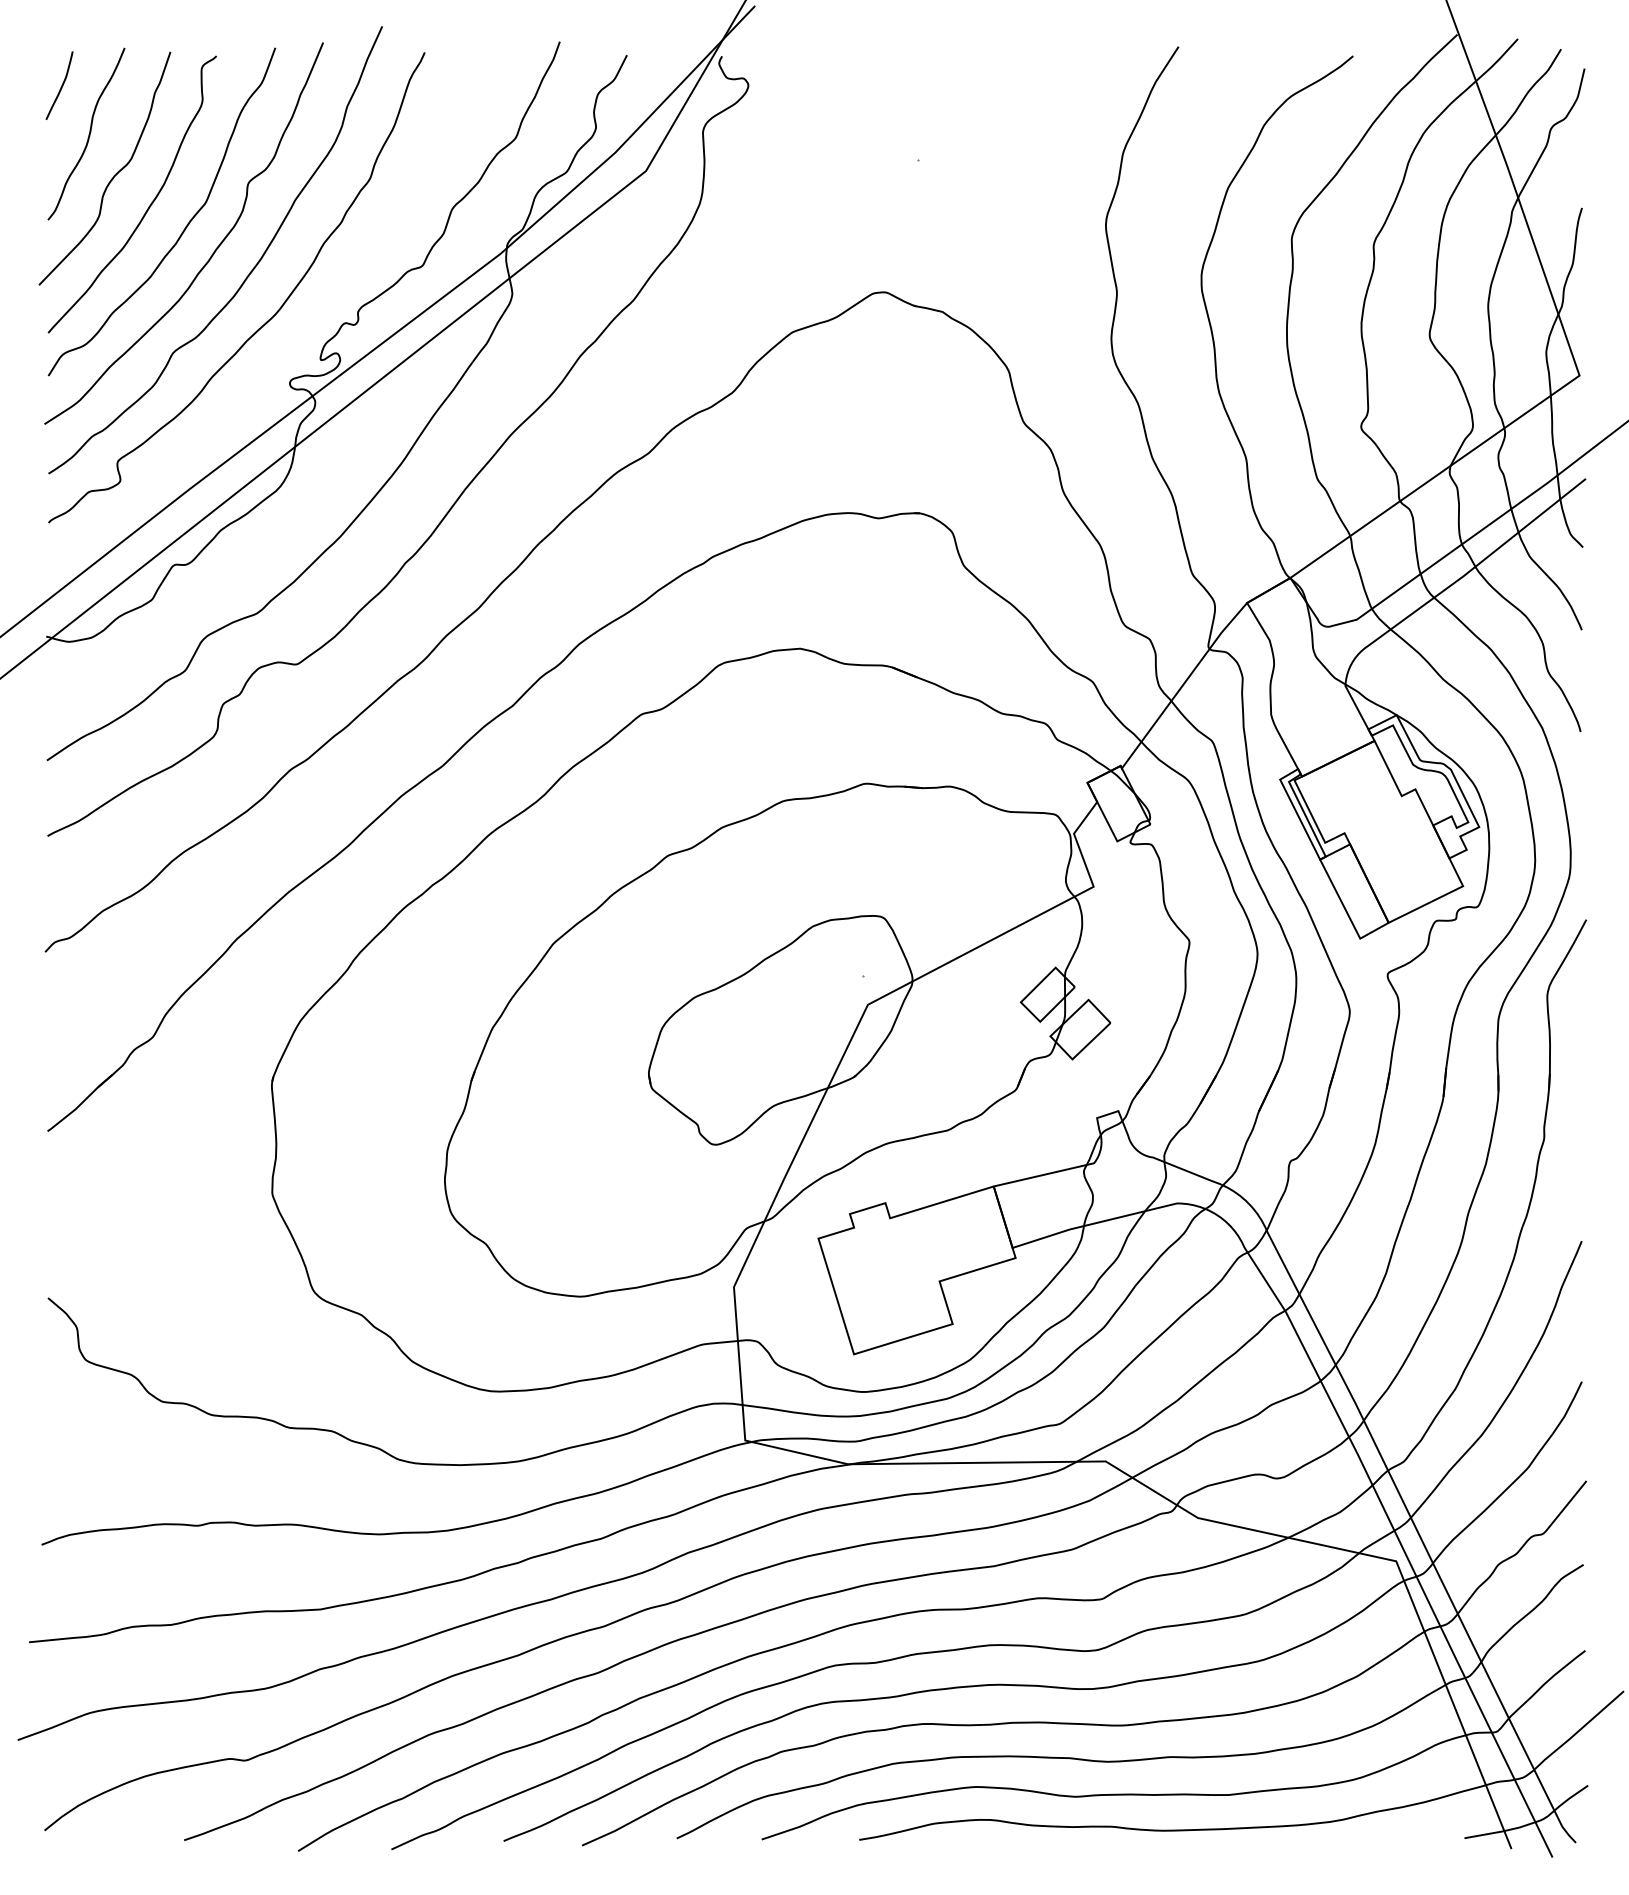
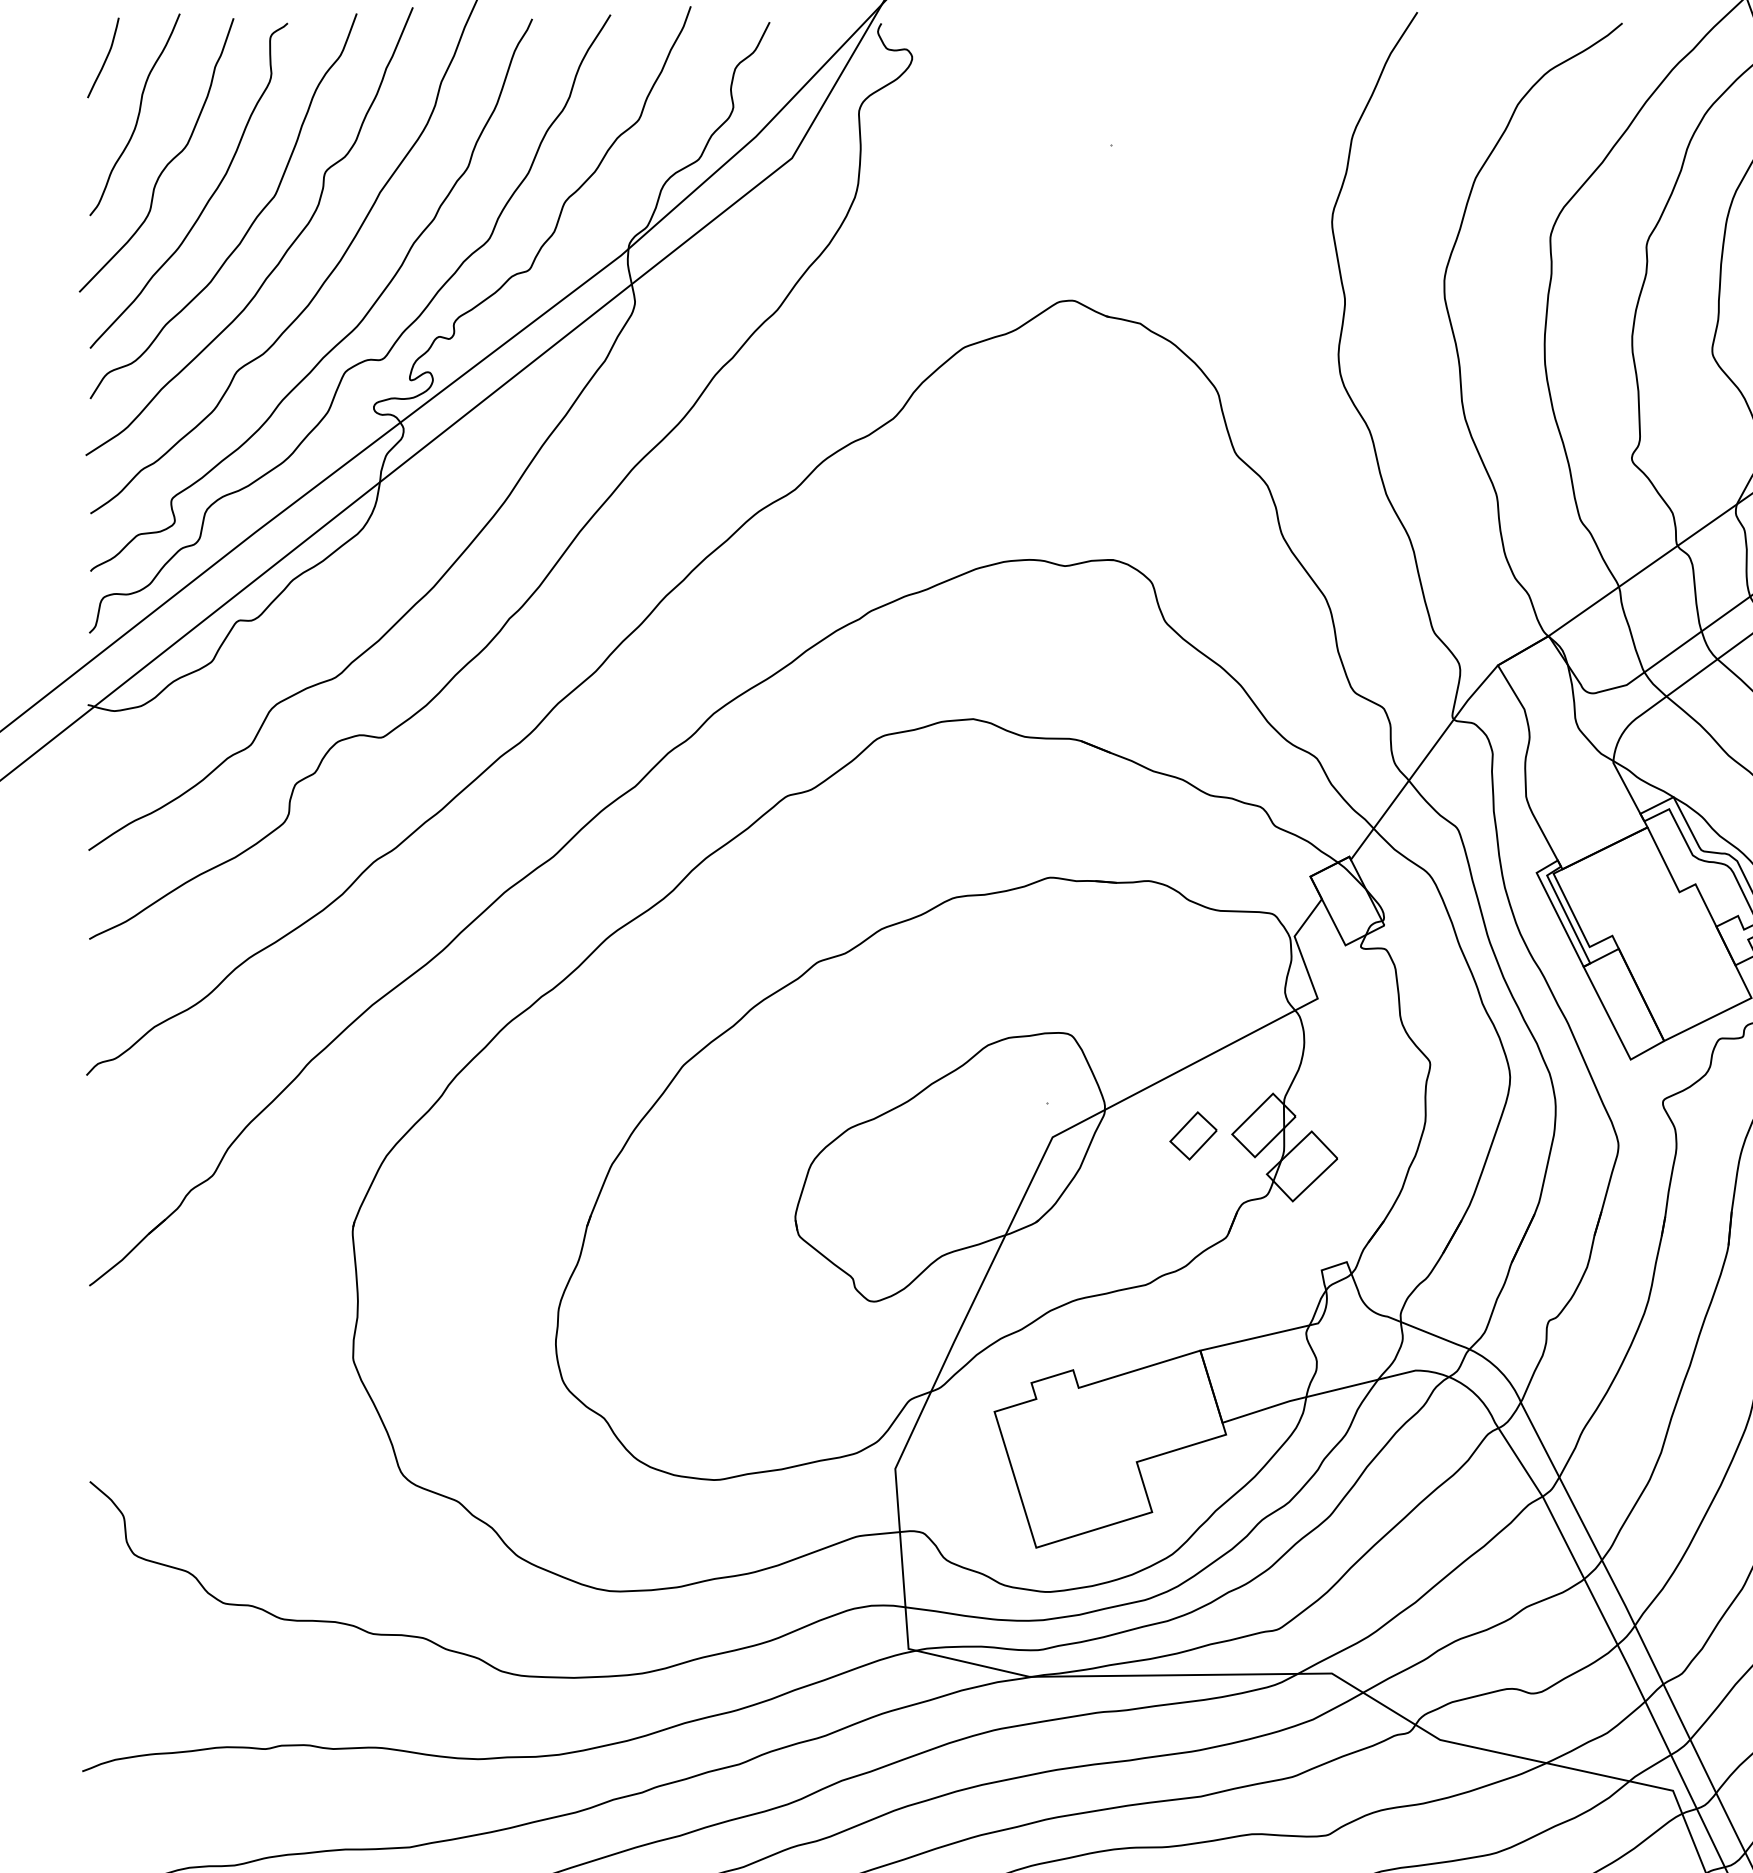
curve: (279, 343) -> (361, 360), added
part: (987, 1003) -> (1193, 1135), added

